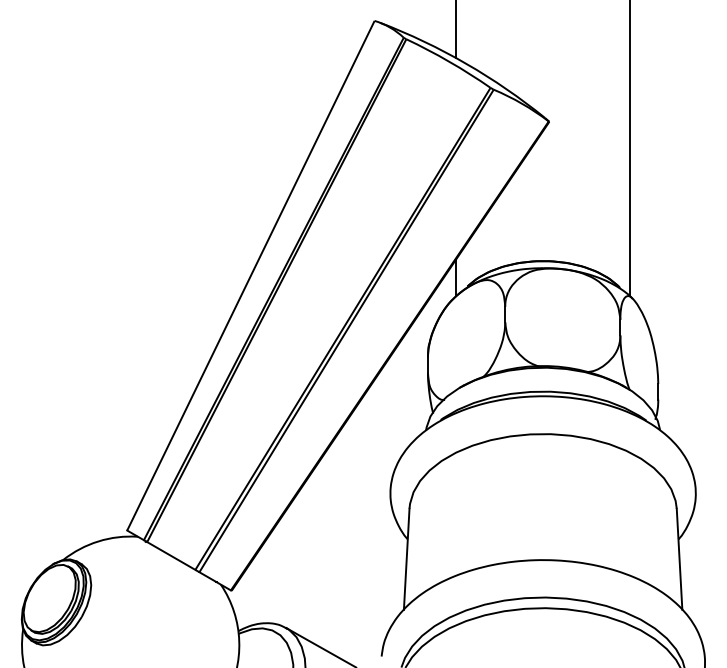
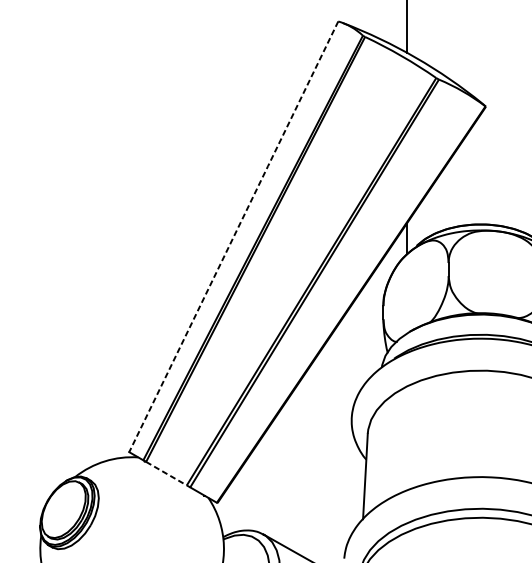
line: (250, 275) -> (233, 236), solid -> dashed
line: (171, 556) -> (166, 474), solid -> dashed

